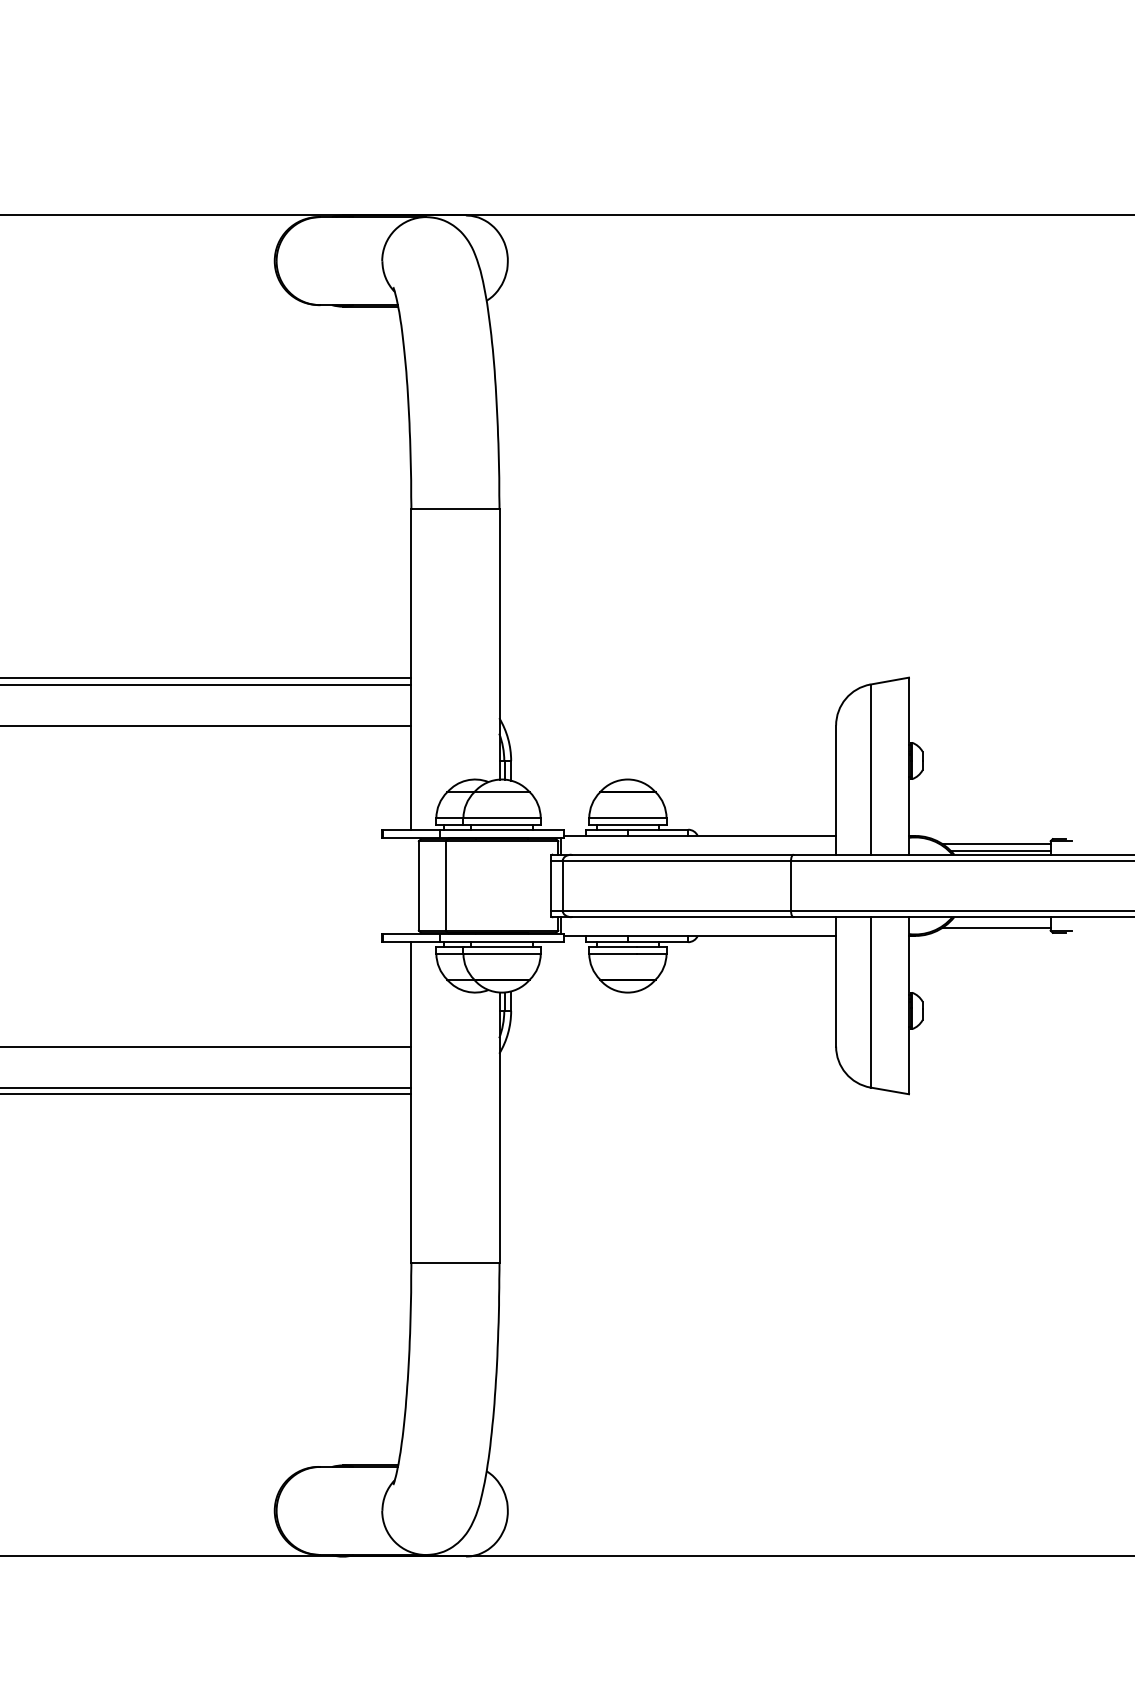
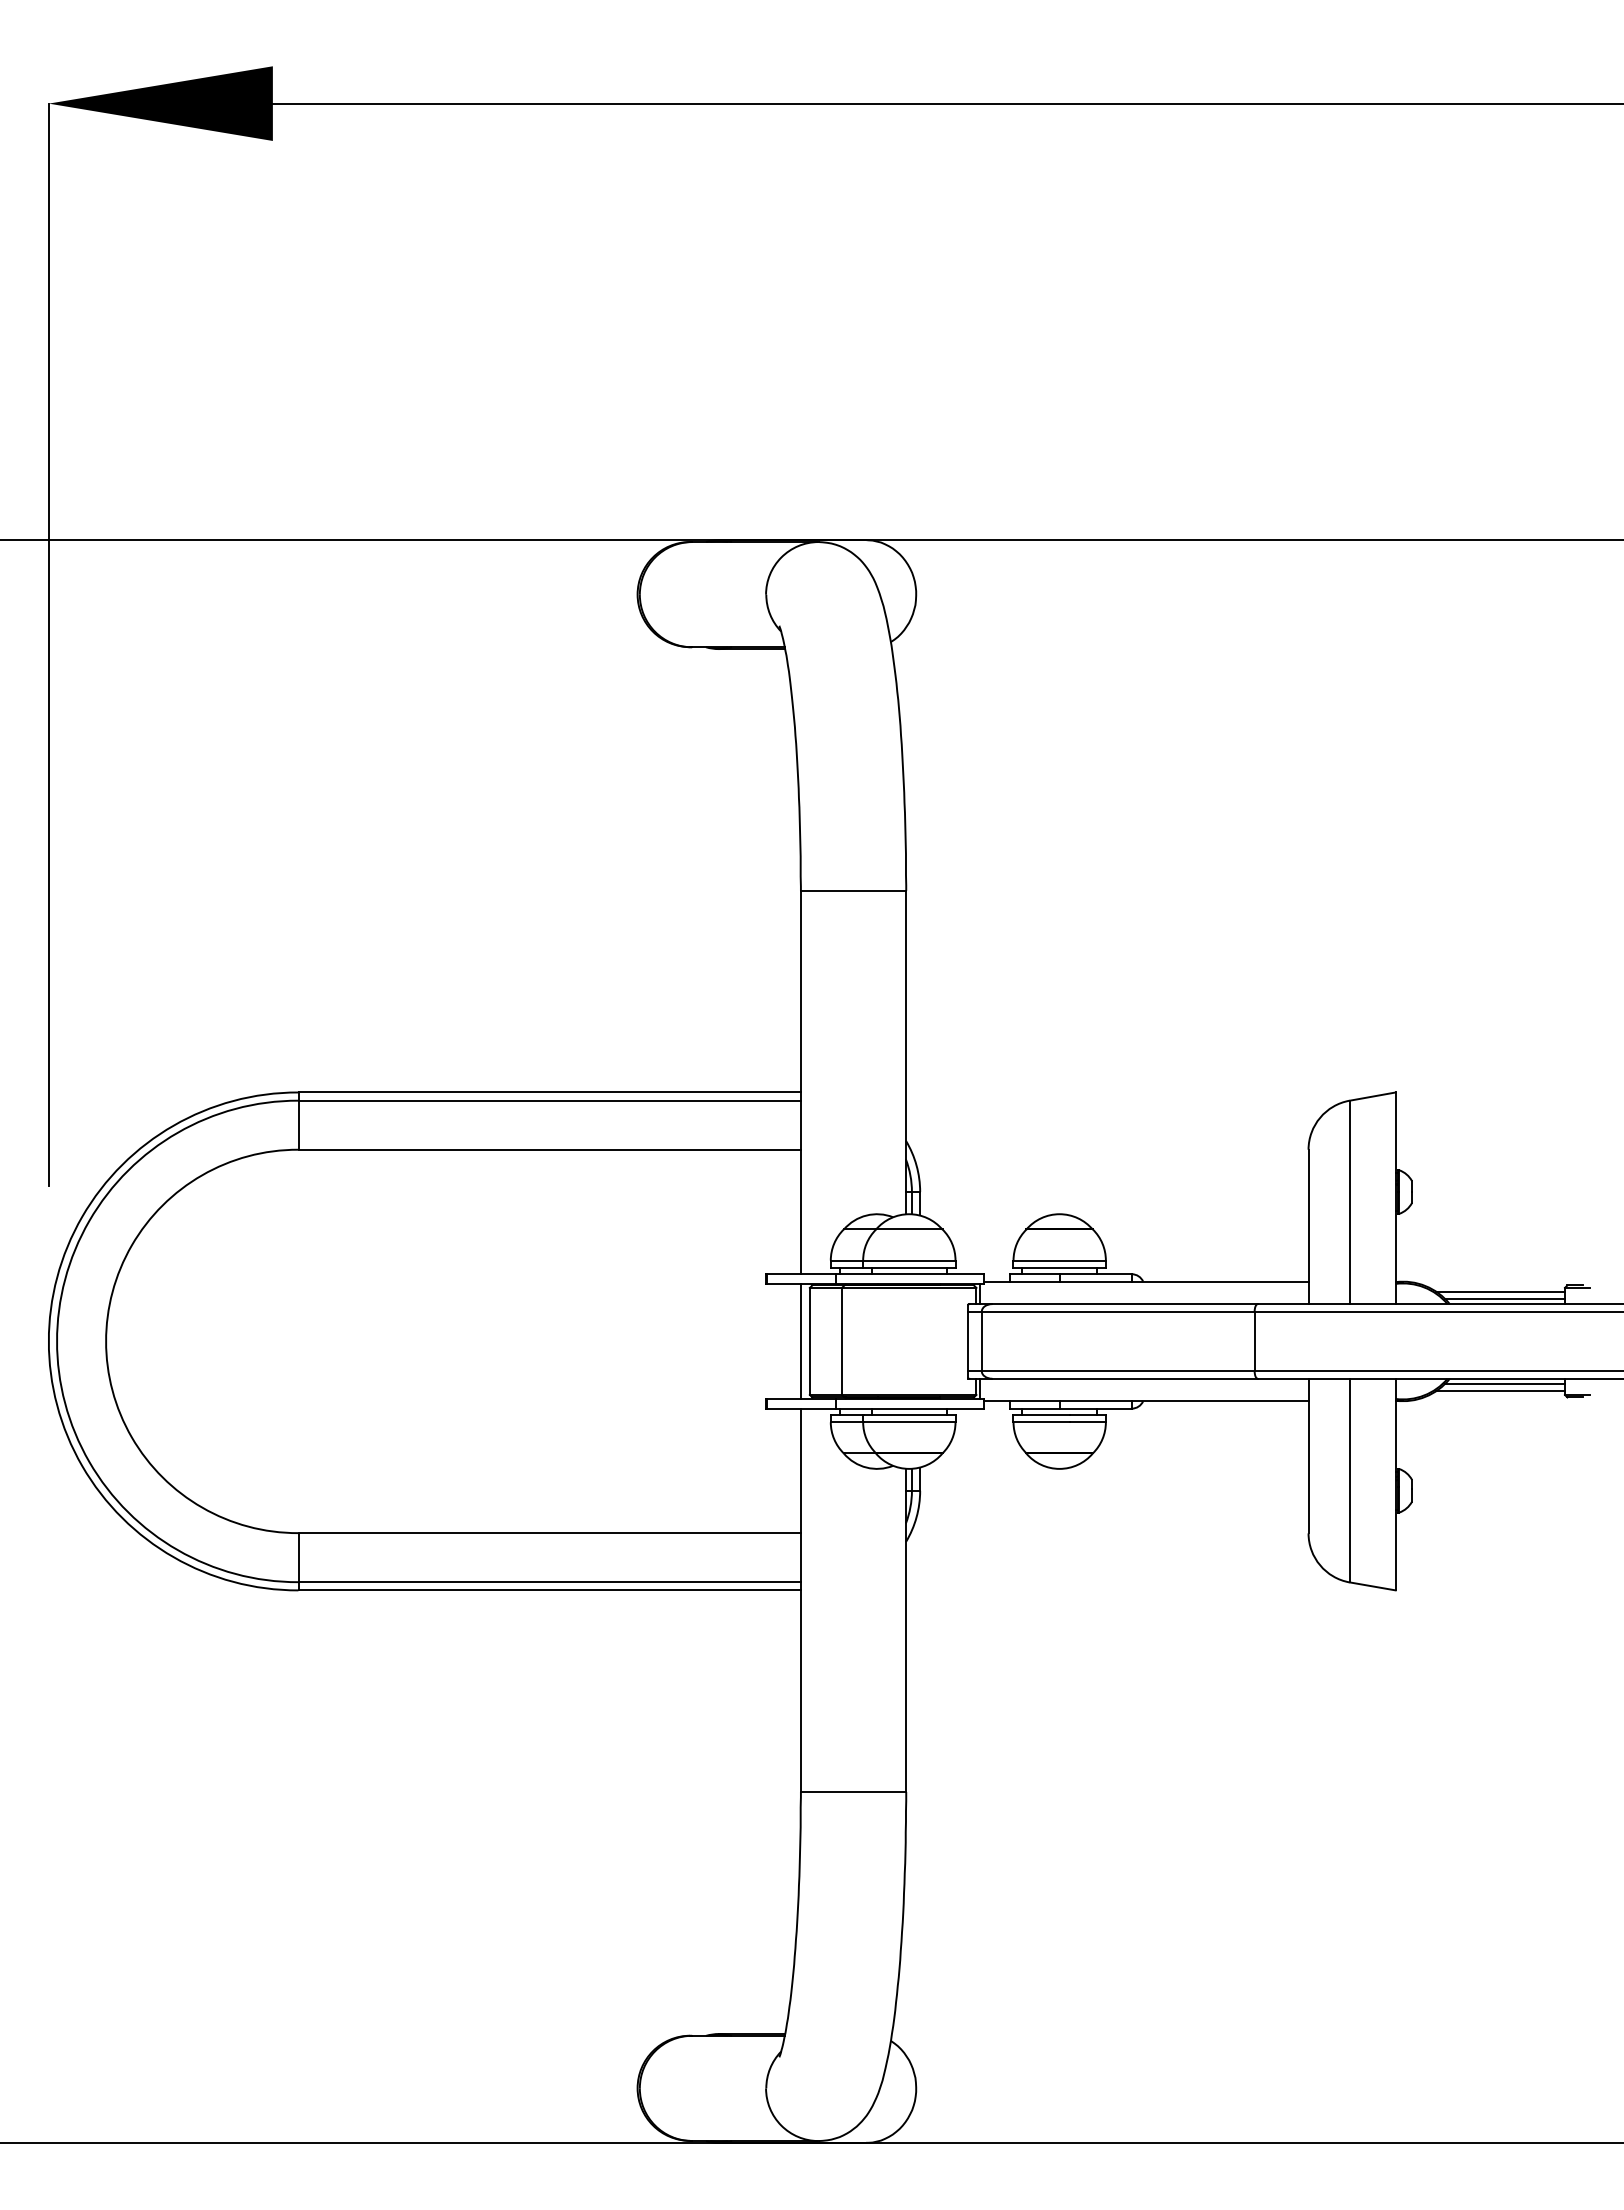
line: (411, 886) -> (800, 1341), added
line: (1000, 921) -> (1504, 1383), added

